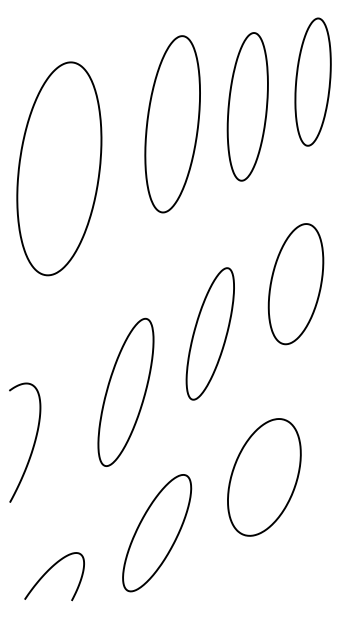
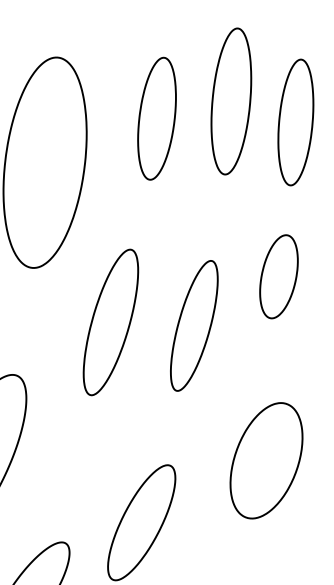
part: (312, 81) -> (295, 121), moved
part: (172, 124) -> (156, 118), size x0.7
part: (295, 284) -> (278, 277), size x0.7
part: (125, 391) -> (110, 321), moved
part: (264, 477) -> (266, 460), moved

